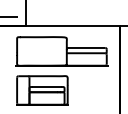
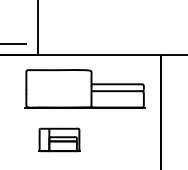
part: (42, 90) -> (59, 139), size x0.6

